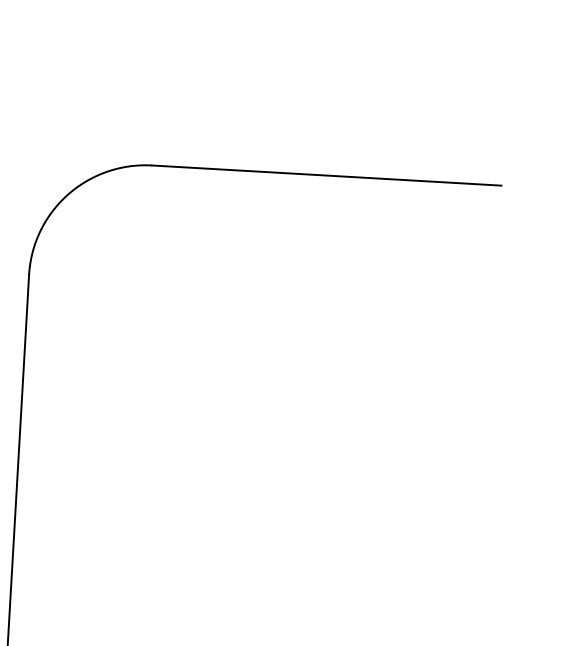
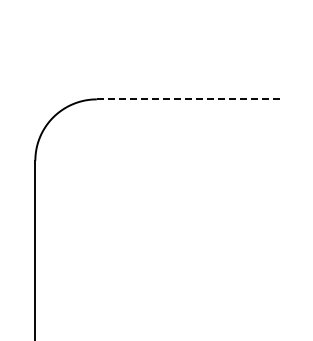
line: (327, 175) -> (189, 99), solid -> dashed

